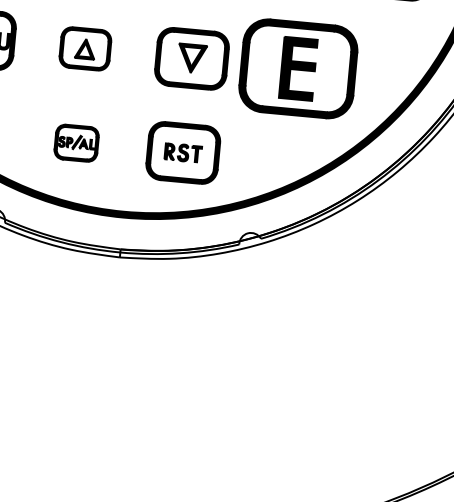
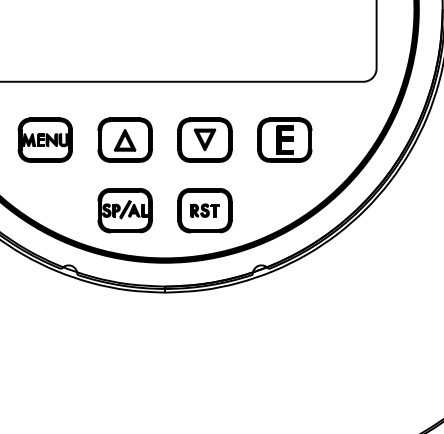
part: (84, 48) -> (124, 139), size x1.43
part: (298, 67) -> (284, 139), size x0.62
part: (75, 142) -> (124, 210), size x1.67

